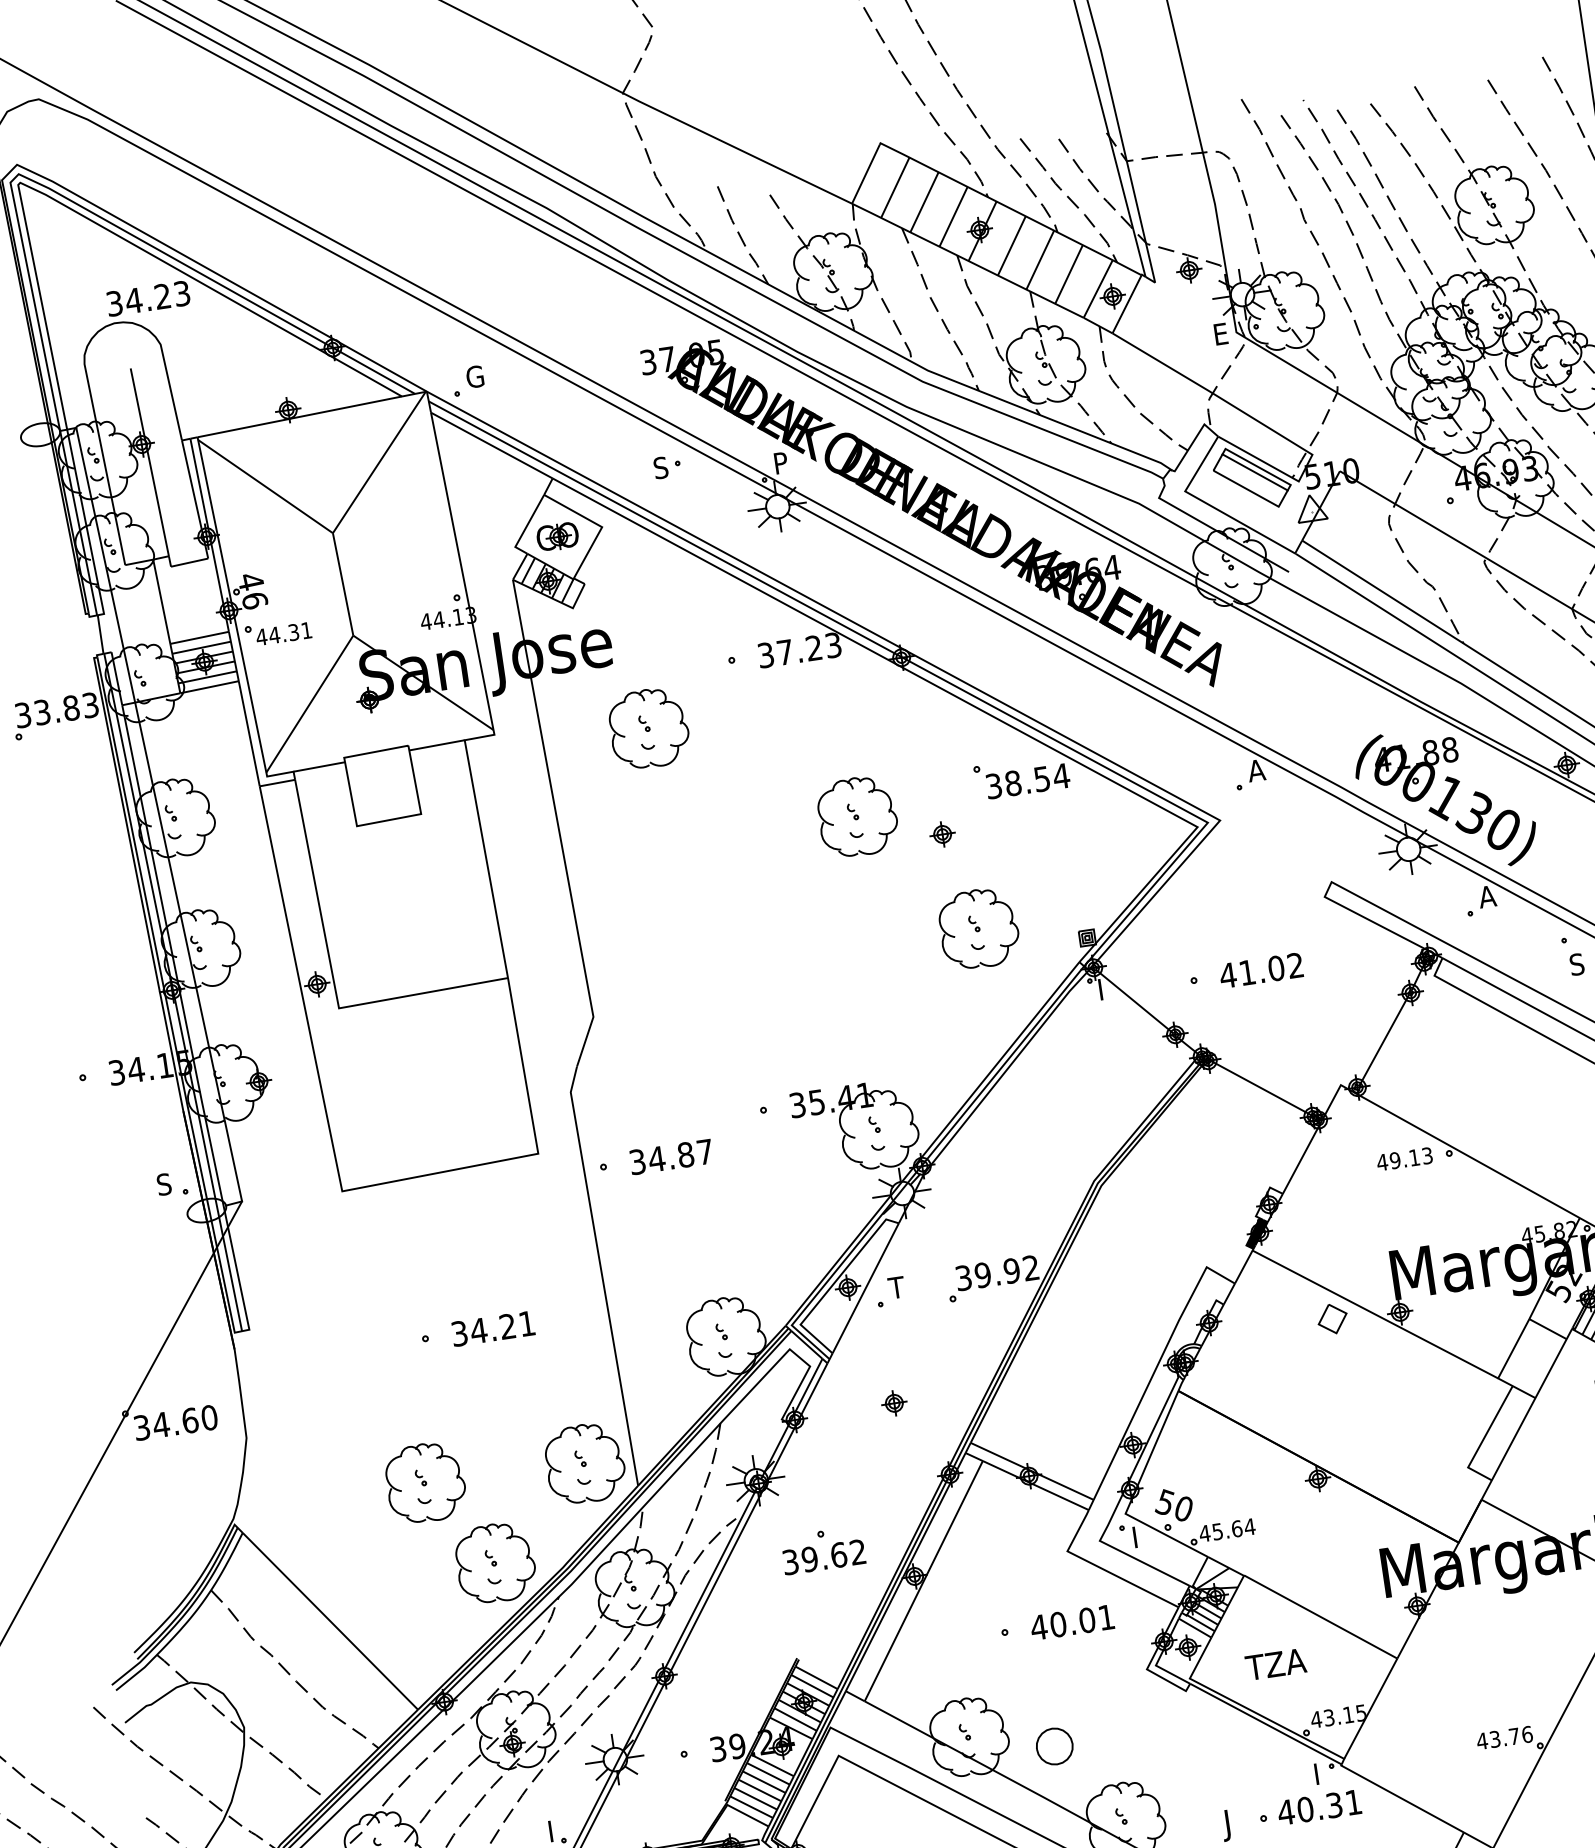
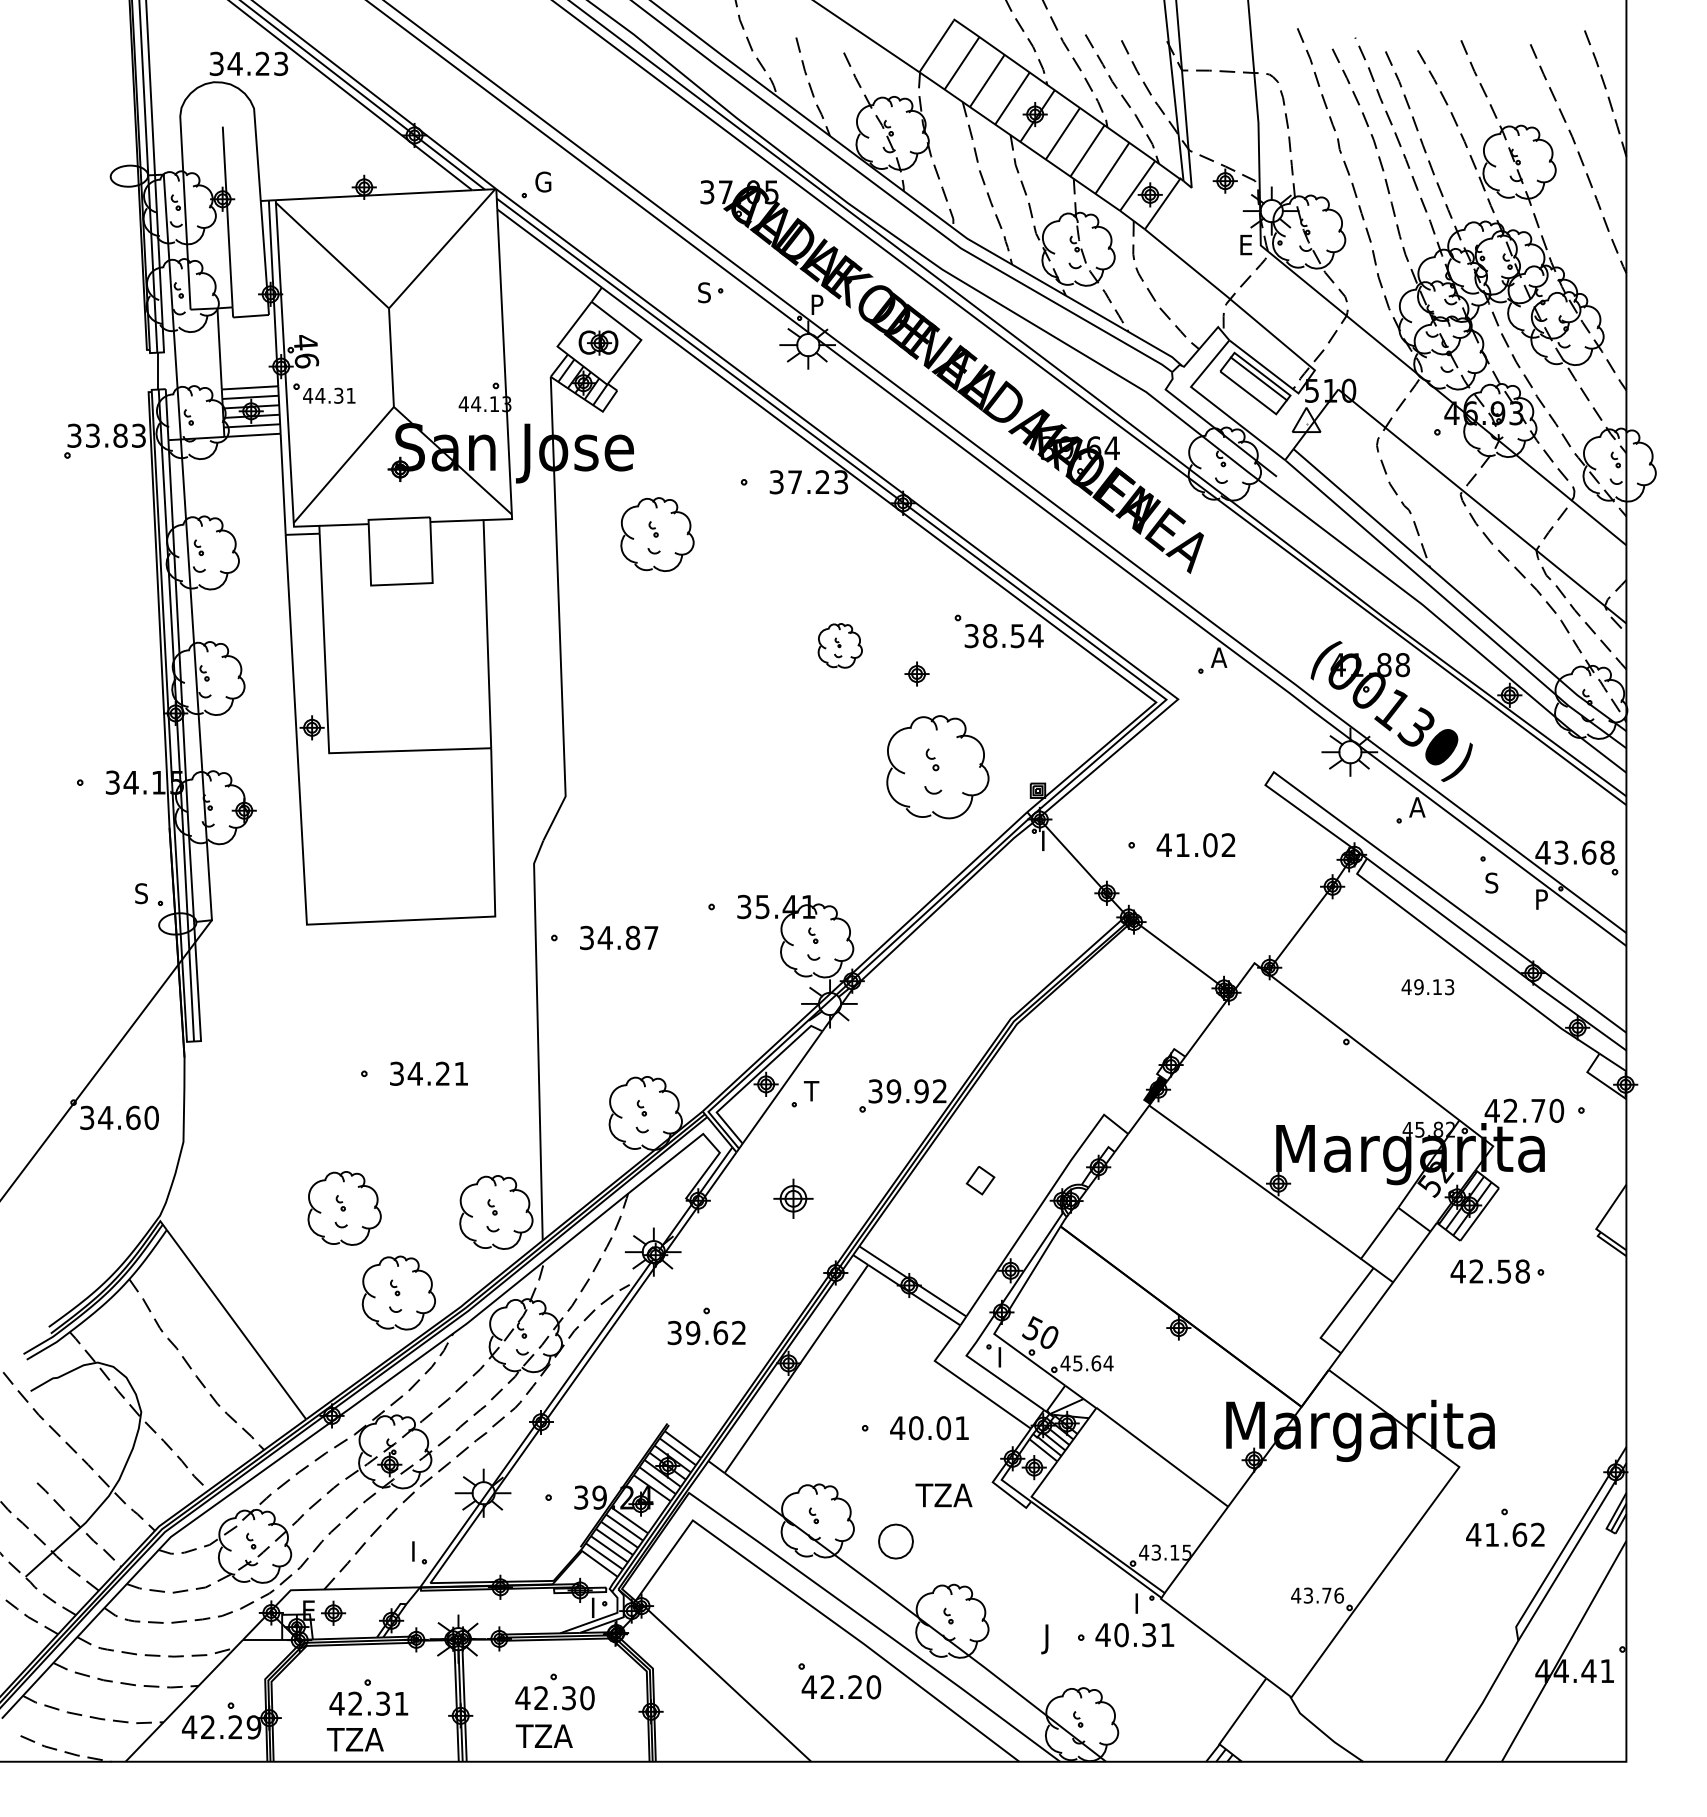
part: (858, 816) -> (840, 645), size x0.6
part: (979, 927) -> (938, 766), size x1.4
text: (1404, 1159) -> (1427, 987), moved
part: (1332, 1318) -> (980, 1180), moved
part: (894, 1402) -> (793, 1198), size x1.6
text: (1275, 1664) -> (943, 1495), moved

